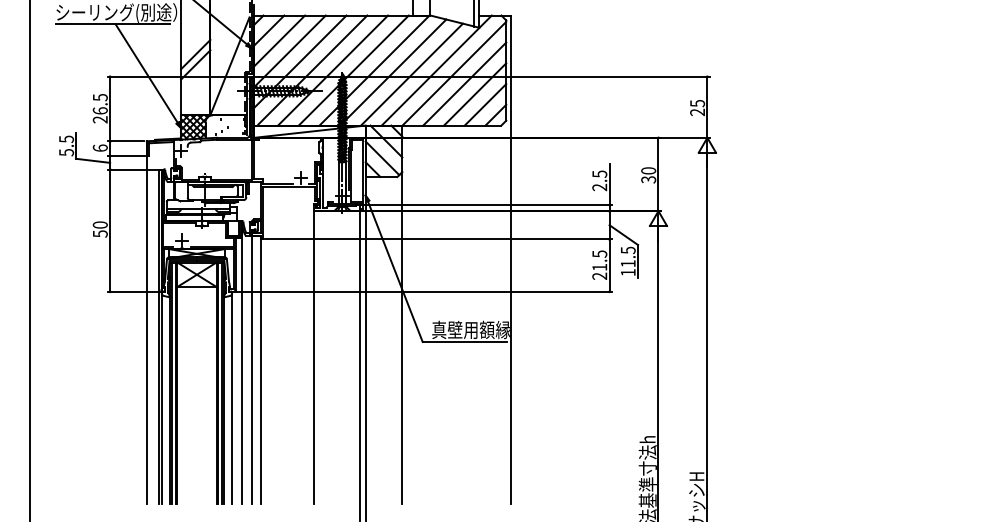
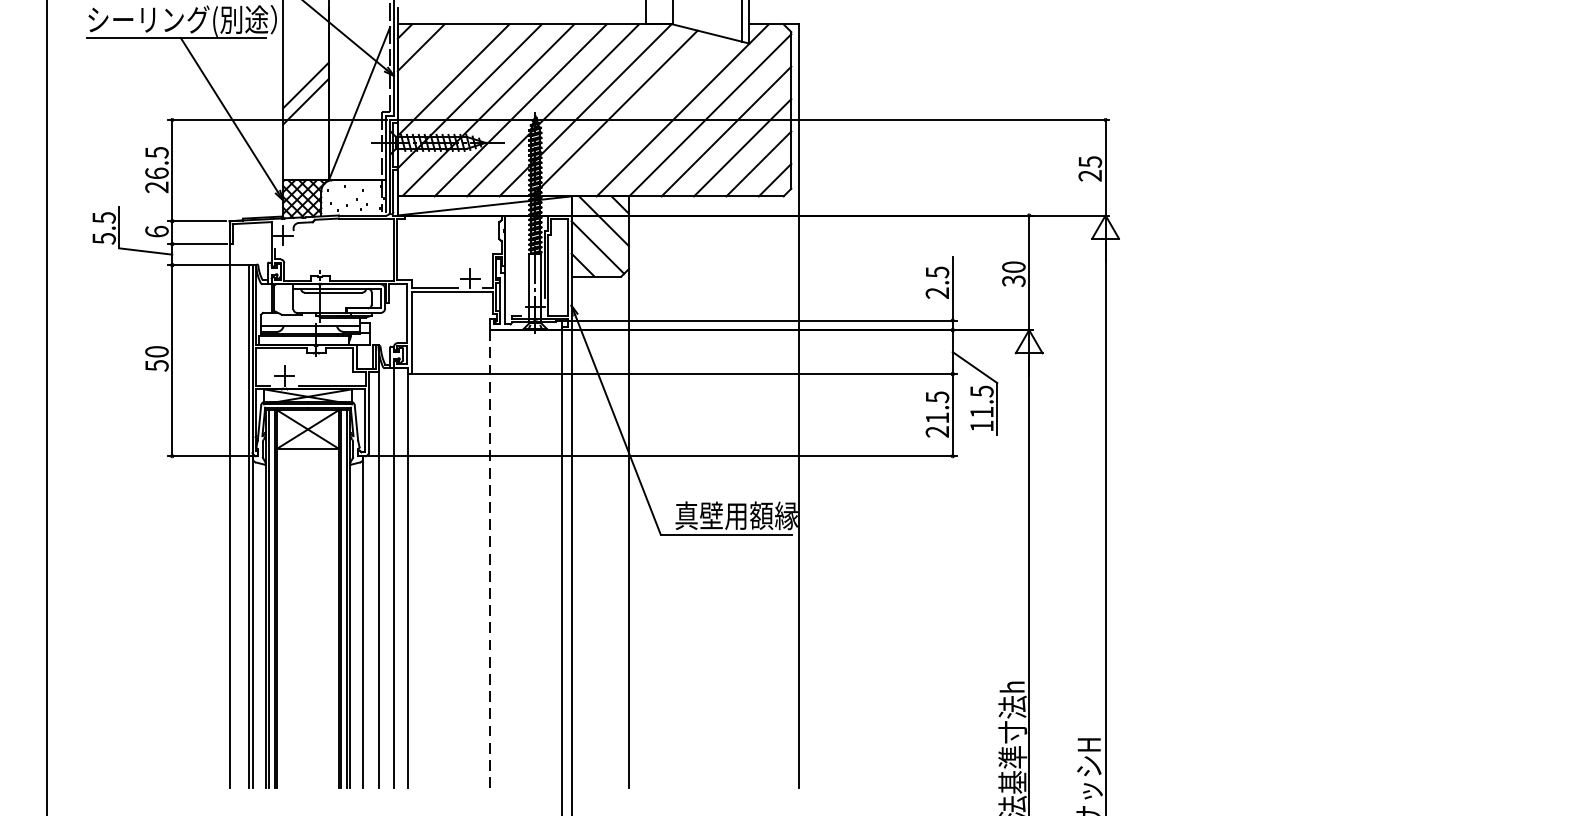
line: (279, 40) -> (436, 63), removed
line: (411, 74) -> (643, 116), removed
line: (313, 357) -> (490, 558), solid -> dashed

